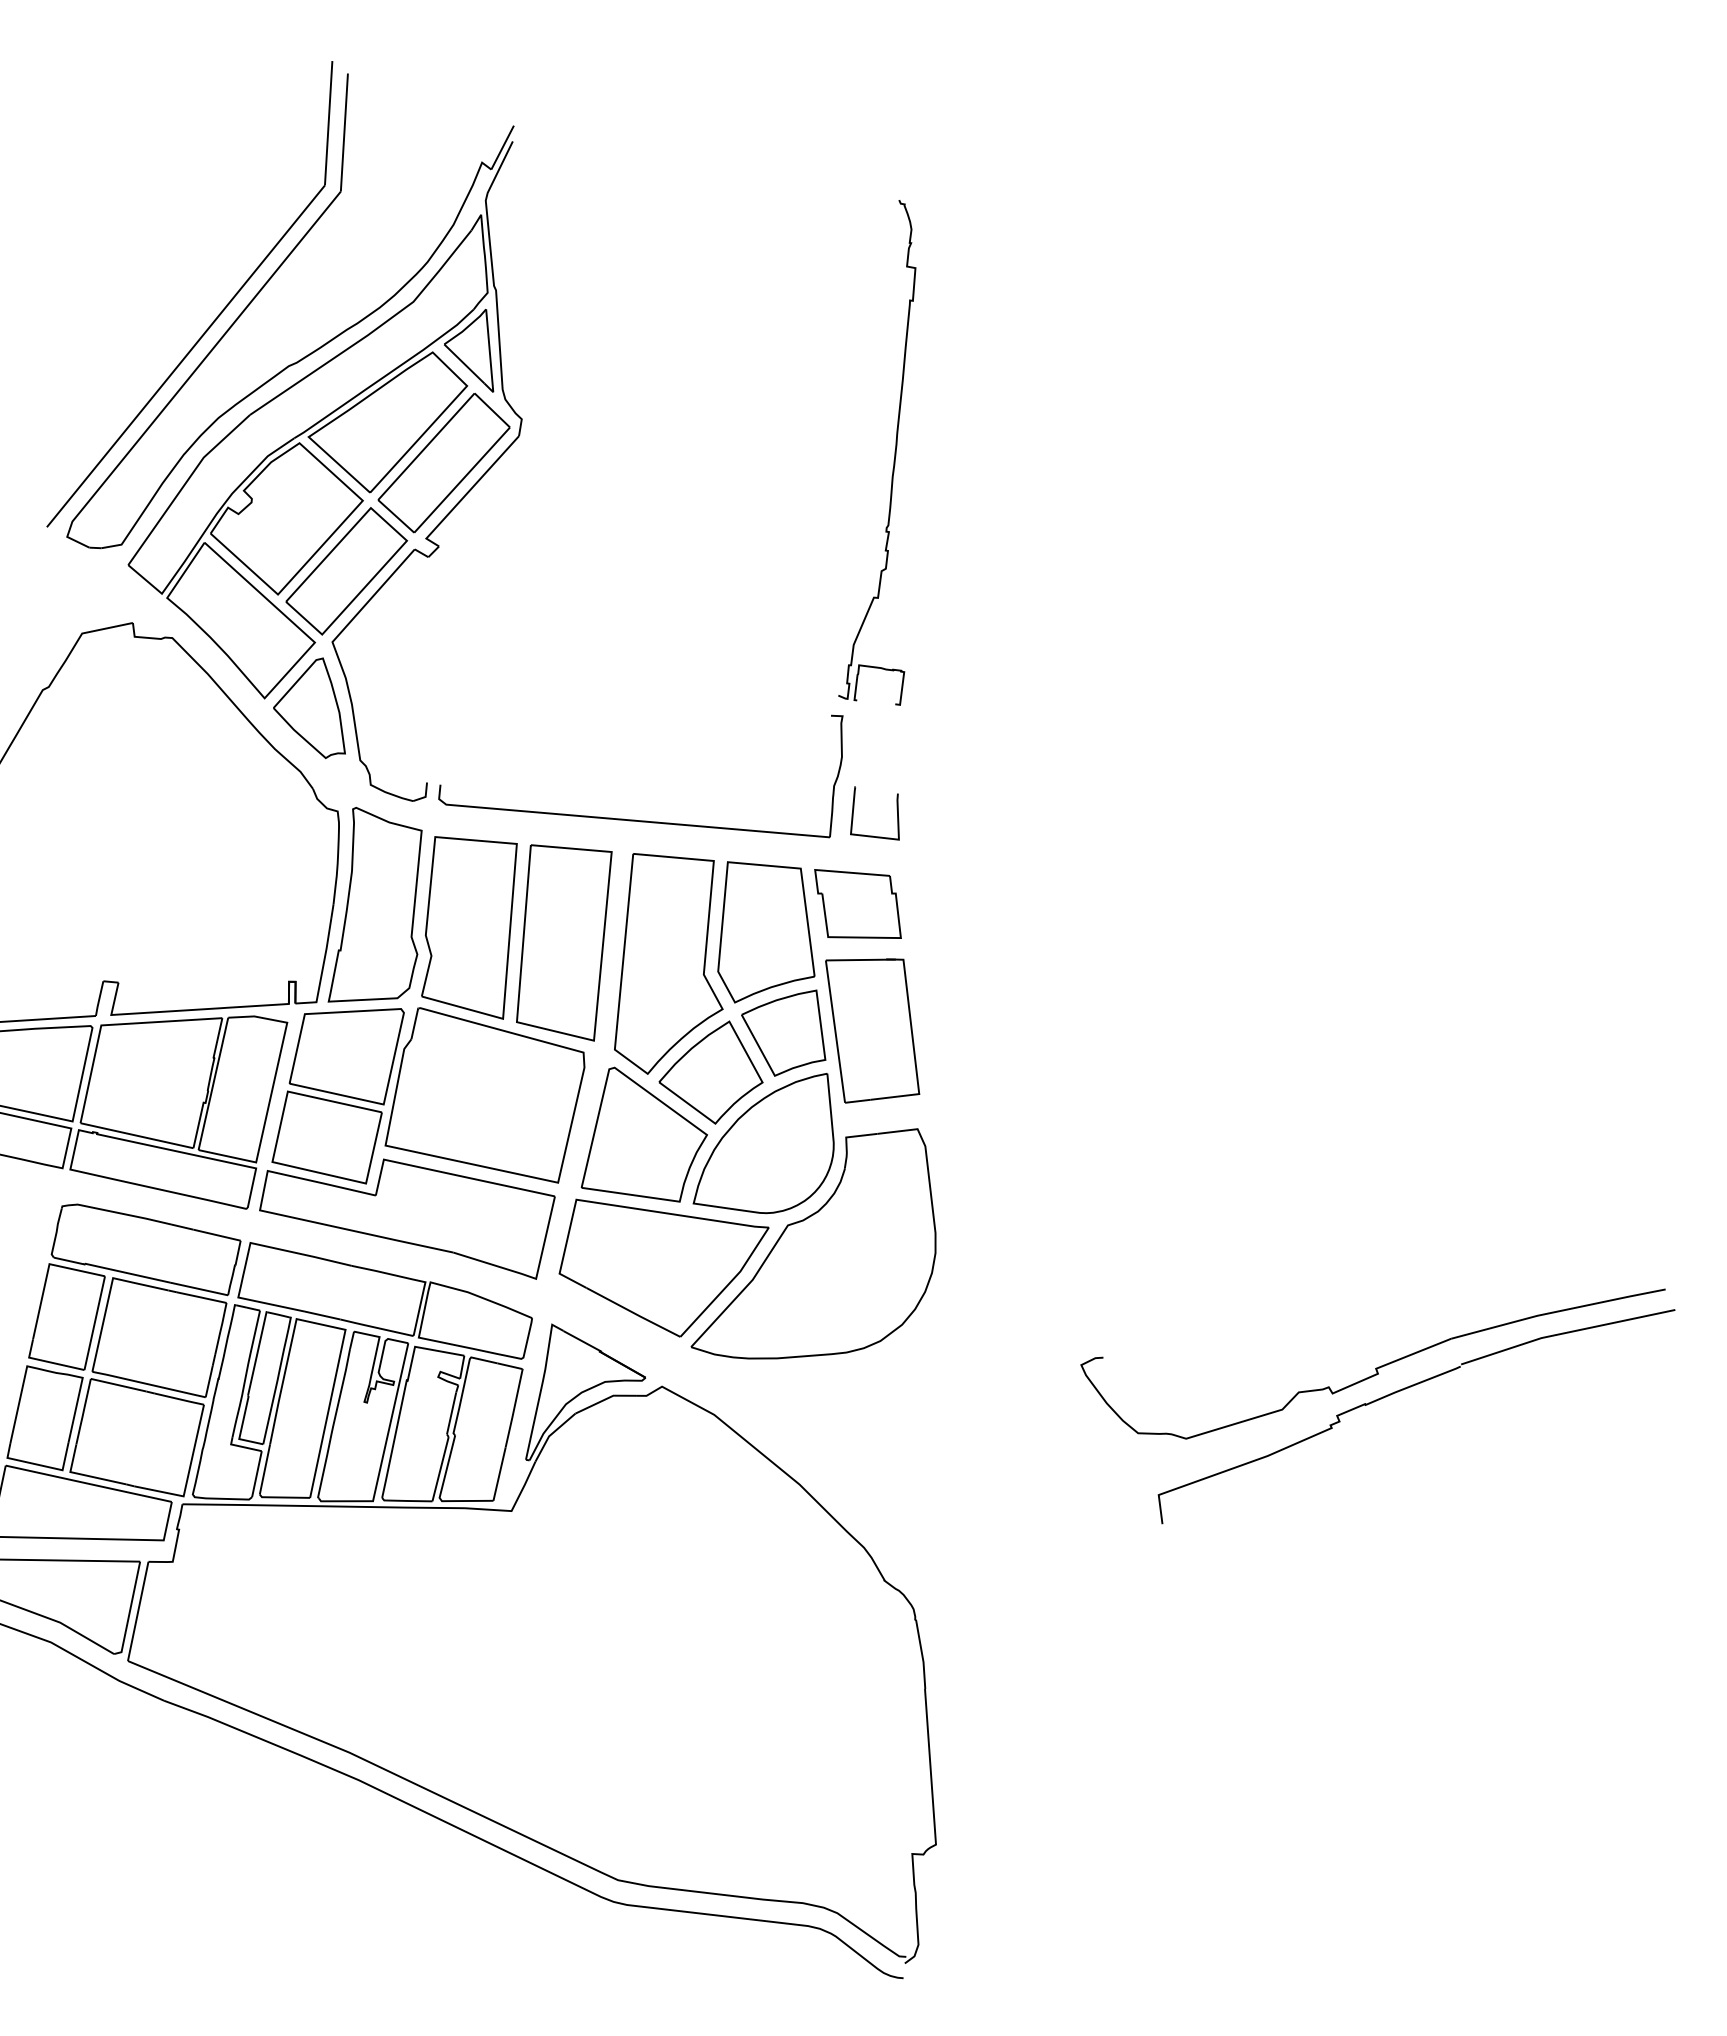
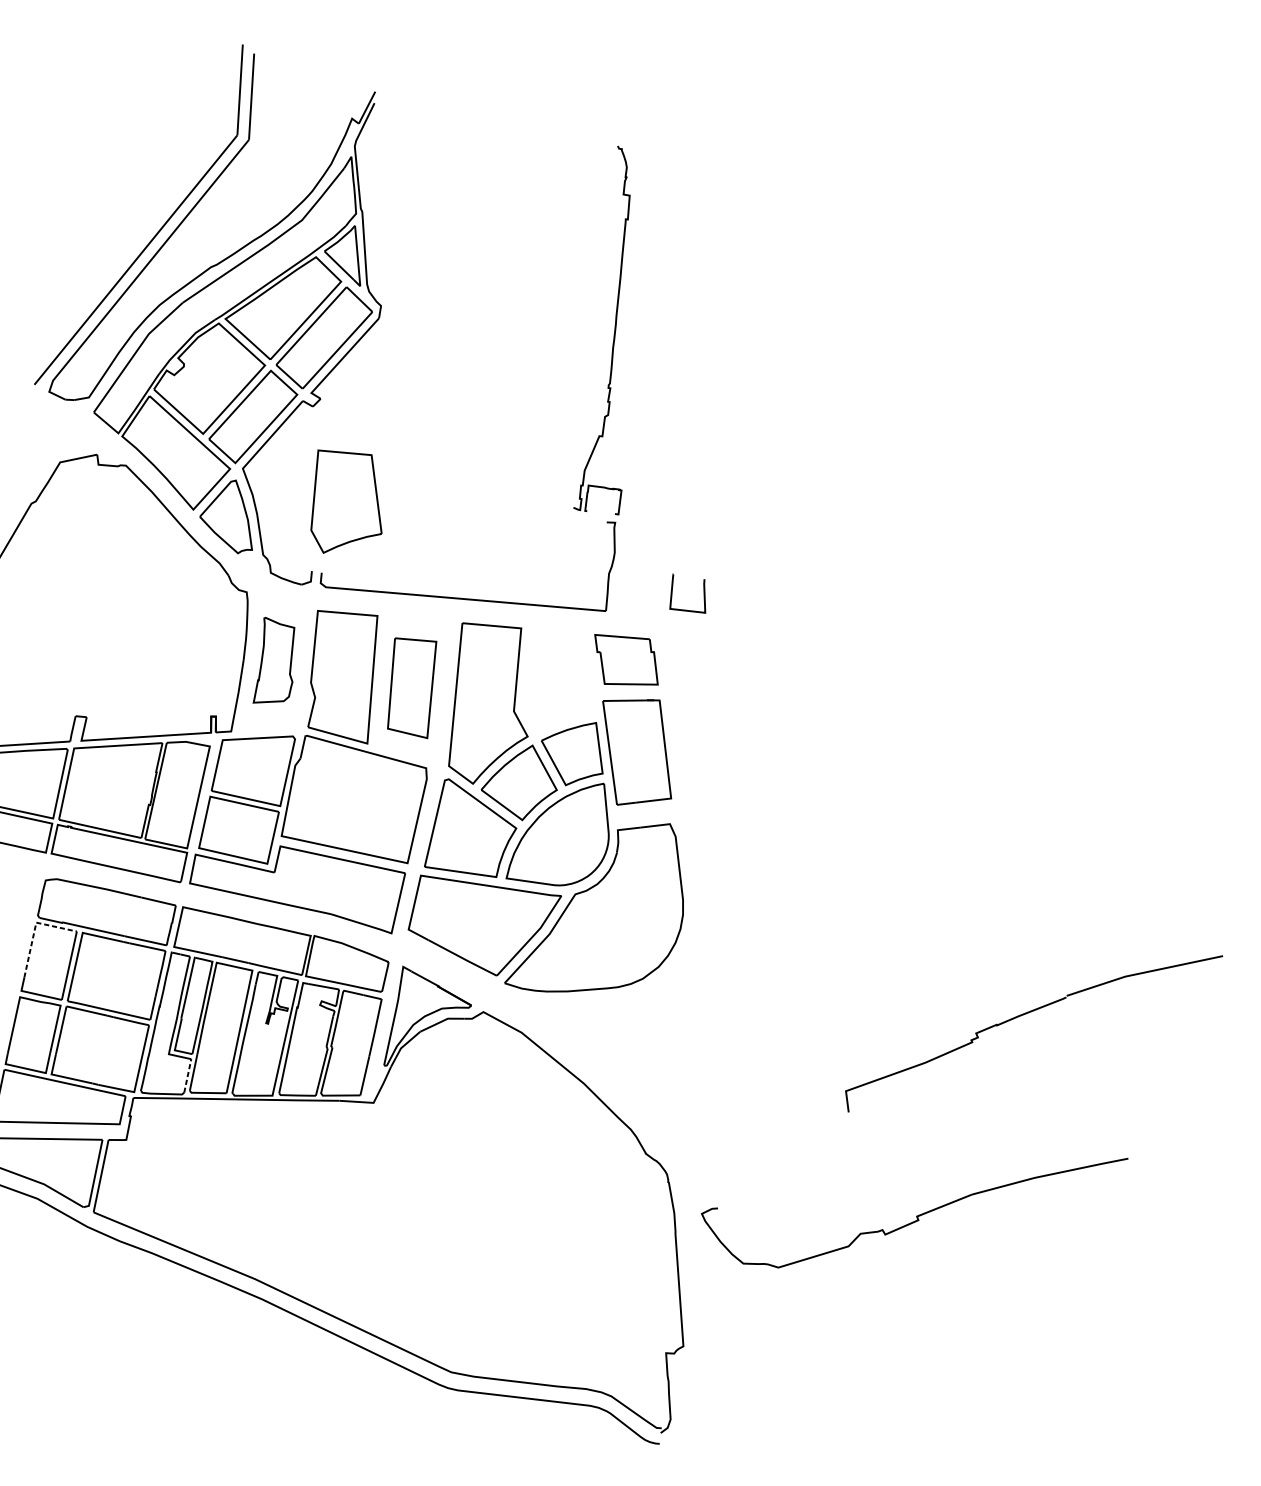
part: (894, 452) -> (614, 330), moved
curve: (854, 808) -> (672, 590), moved
part: (374, 904) -> (273, 660), size x0.6
part: (766, 932) -> (346, 501), moved
part: (564, 942) -> (412, 687), size x0.7
line: (47, 1273) -> (34, 929), solid -> dashed
part: (1372, 1363) -> (914, 1212), moved
line: (257, 1473) -> (188, 1075), solid -> dashed

